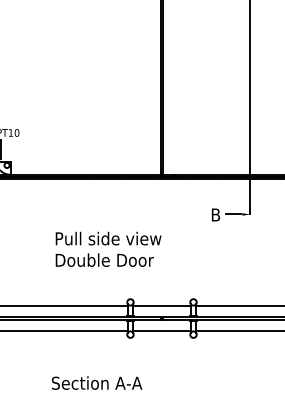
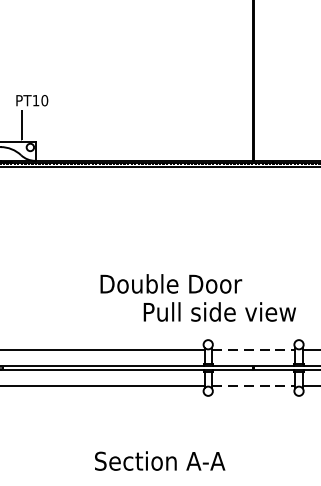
text: (108, 238) -> (219, 311), moved
line: (162, 306) -> (254, 350), solid -> dashed
line: (162, 330) -> (254, 385), solid -> dashed

